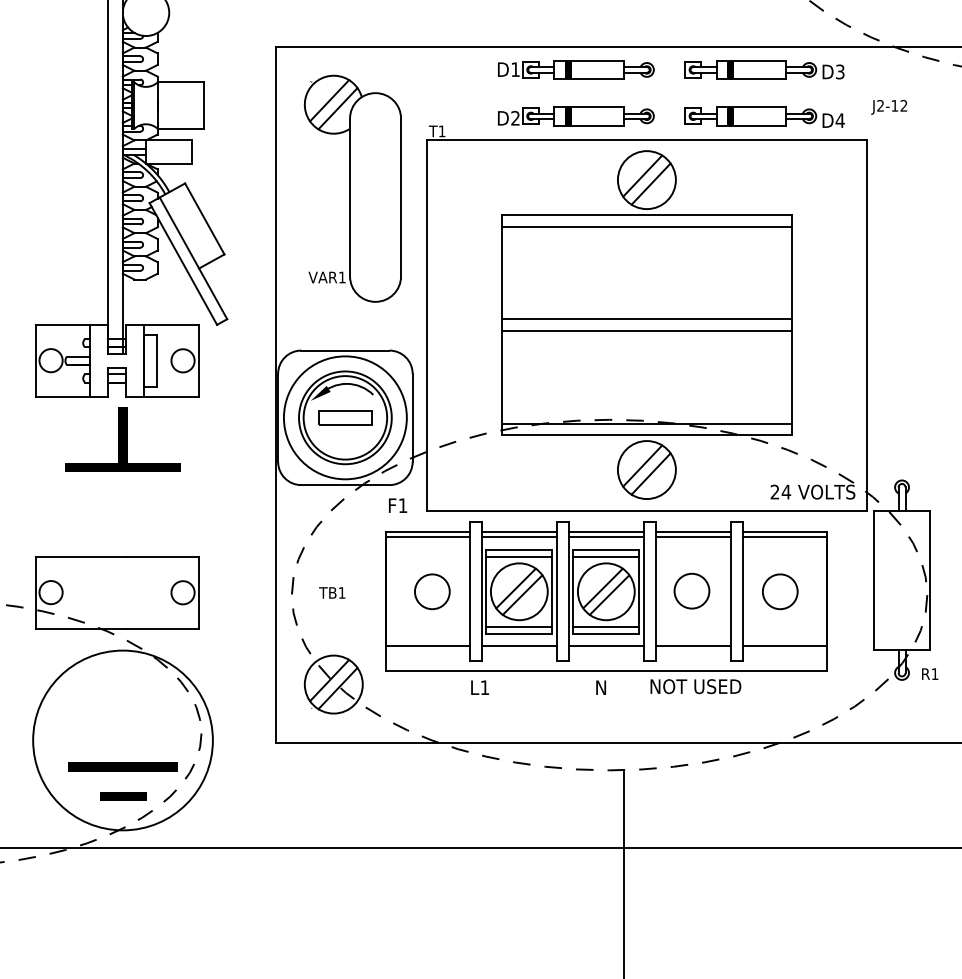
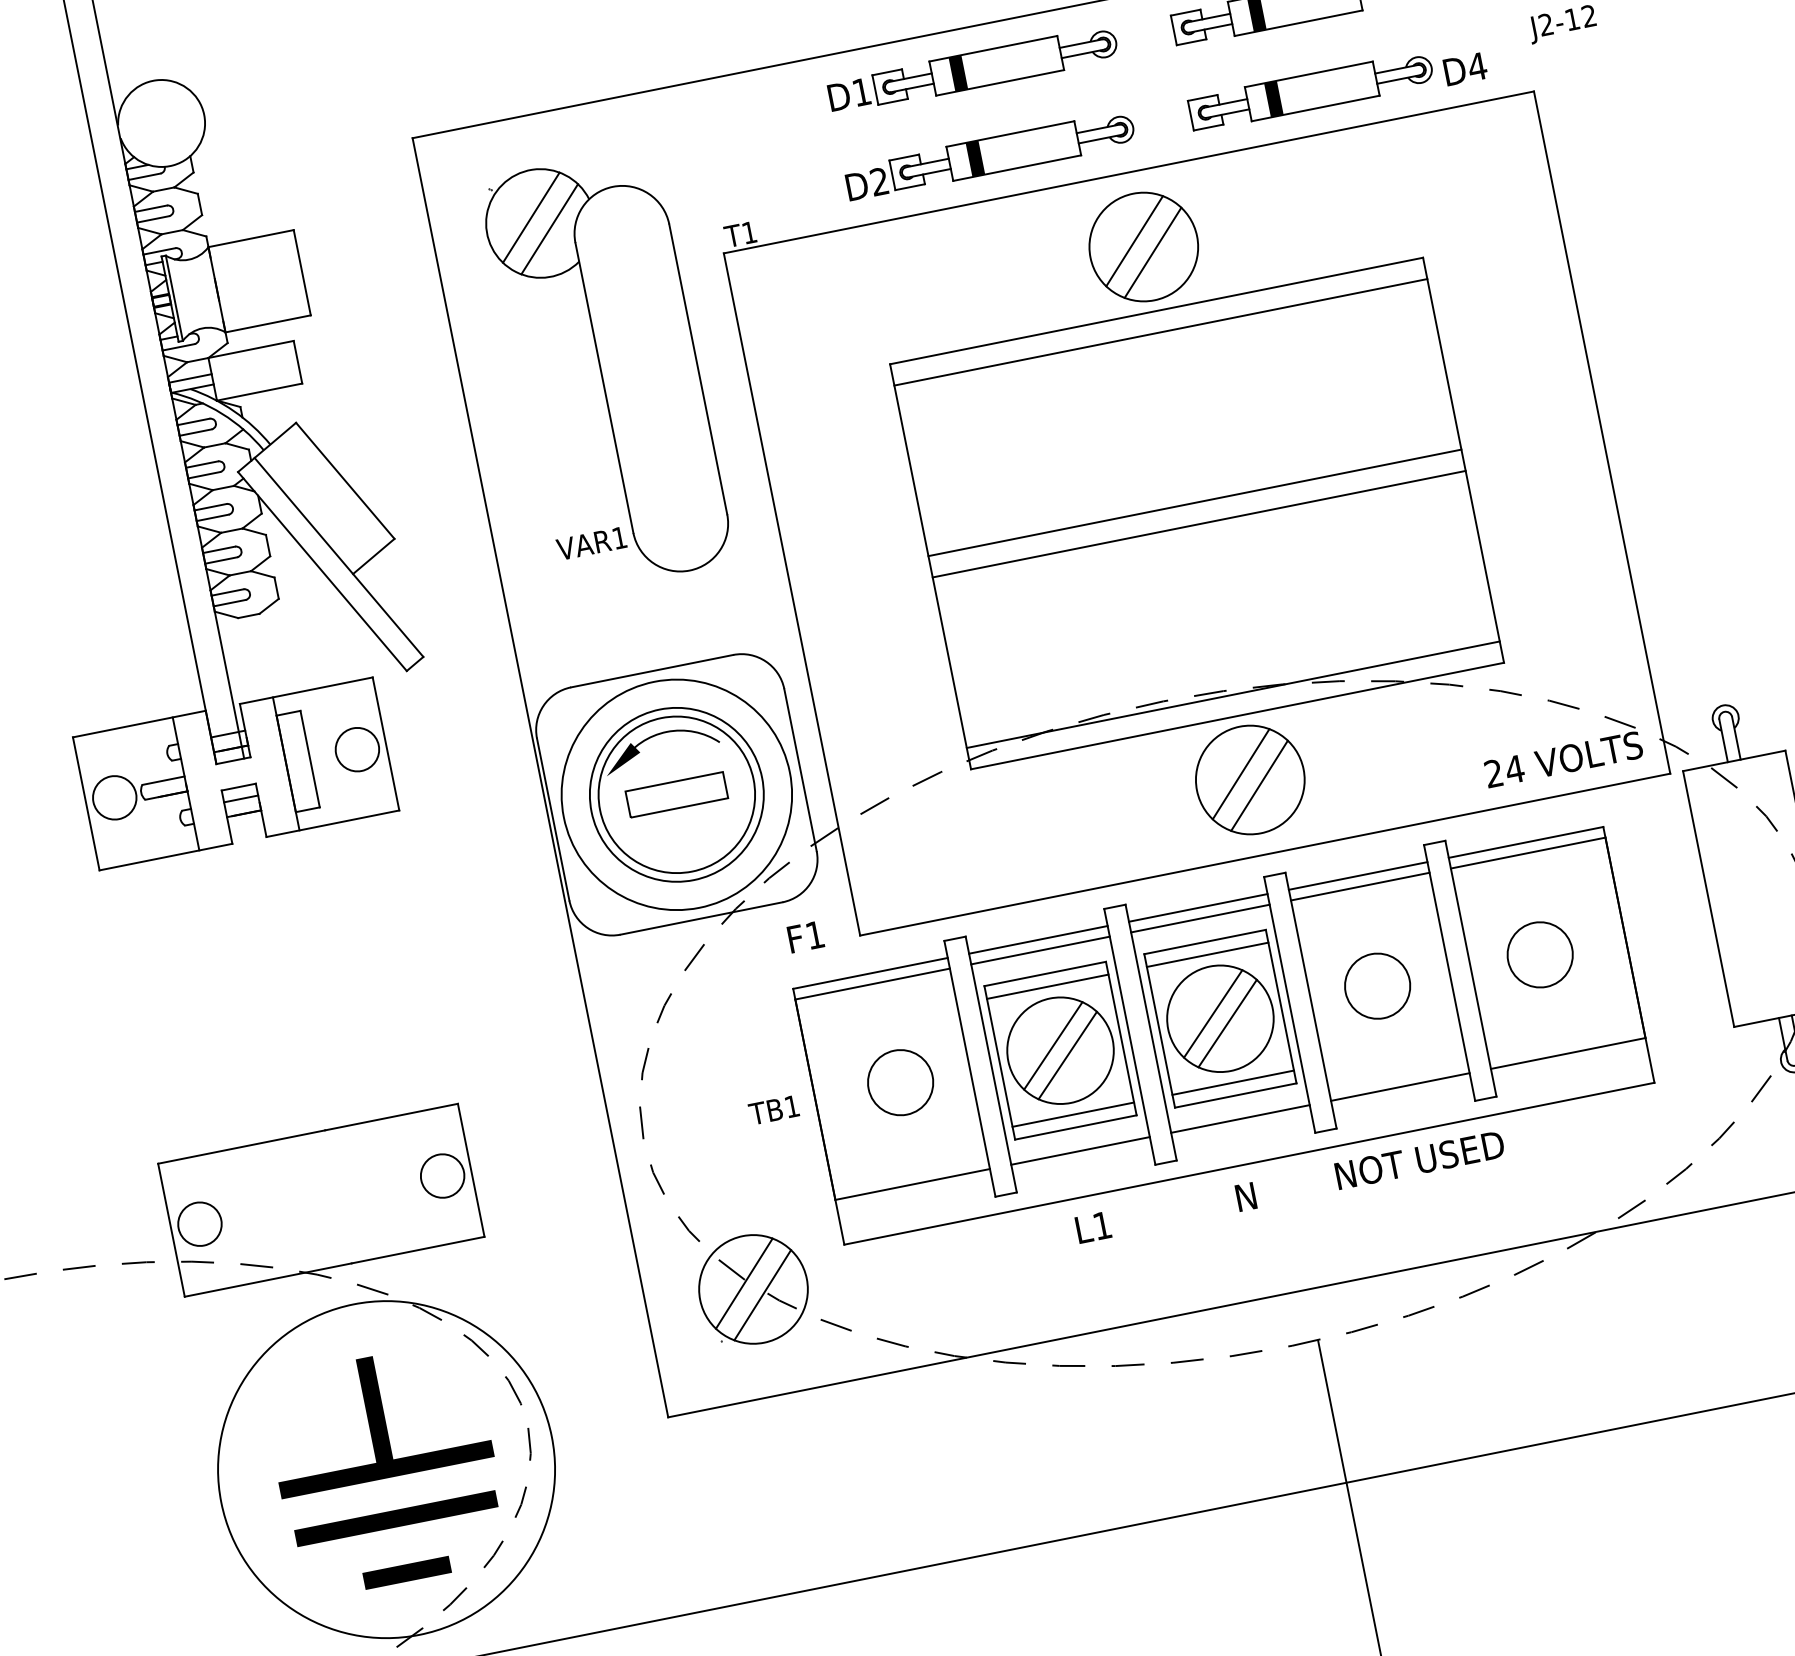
part: (122, 439) -> (375, 1418), moved
text: (332, 592) -> (774, 1109), moved
text: (479, 687) -> (1092, 1227), moved

